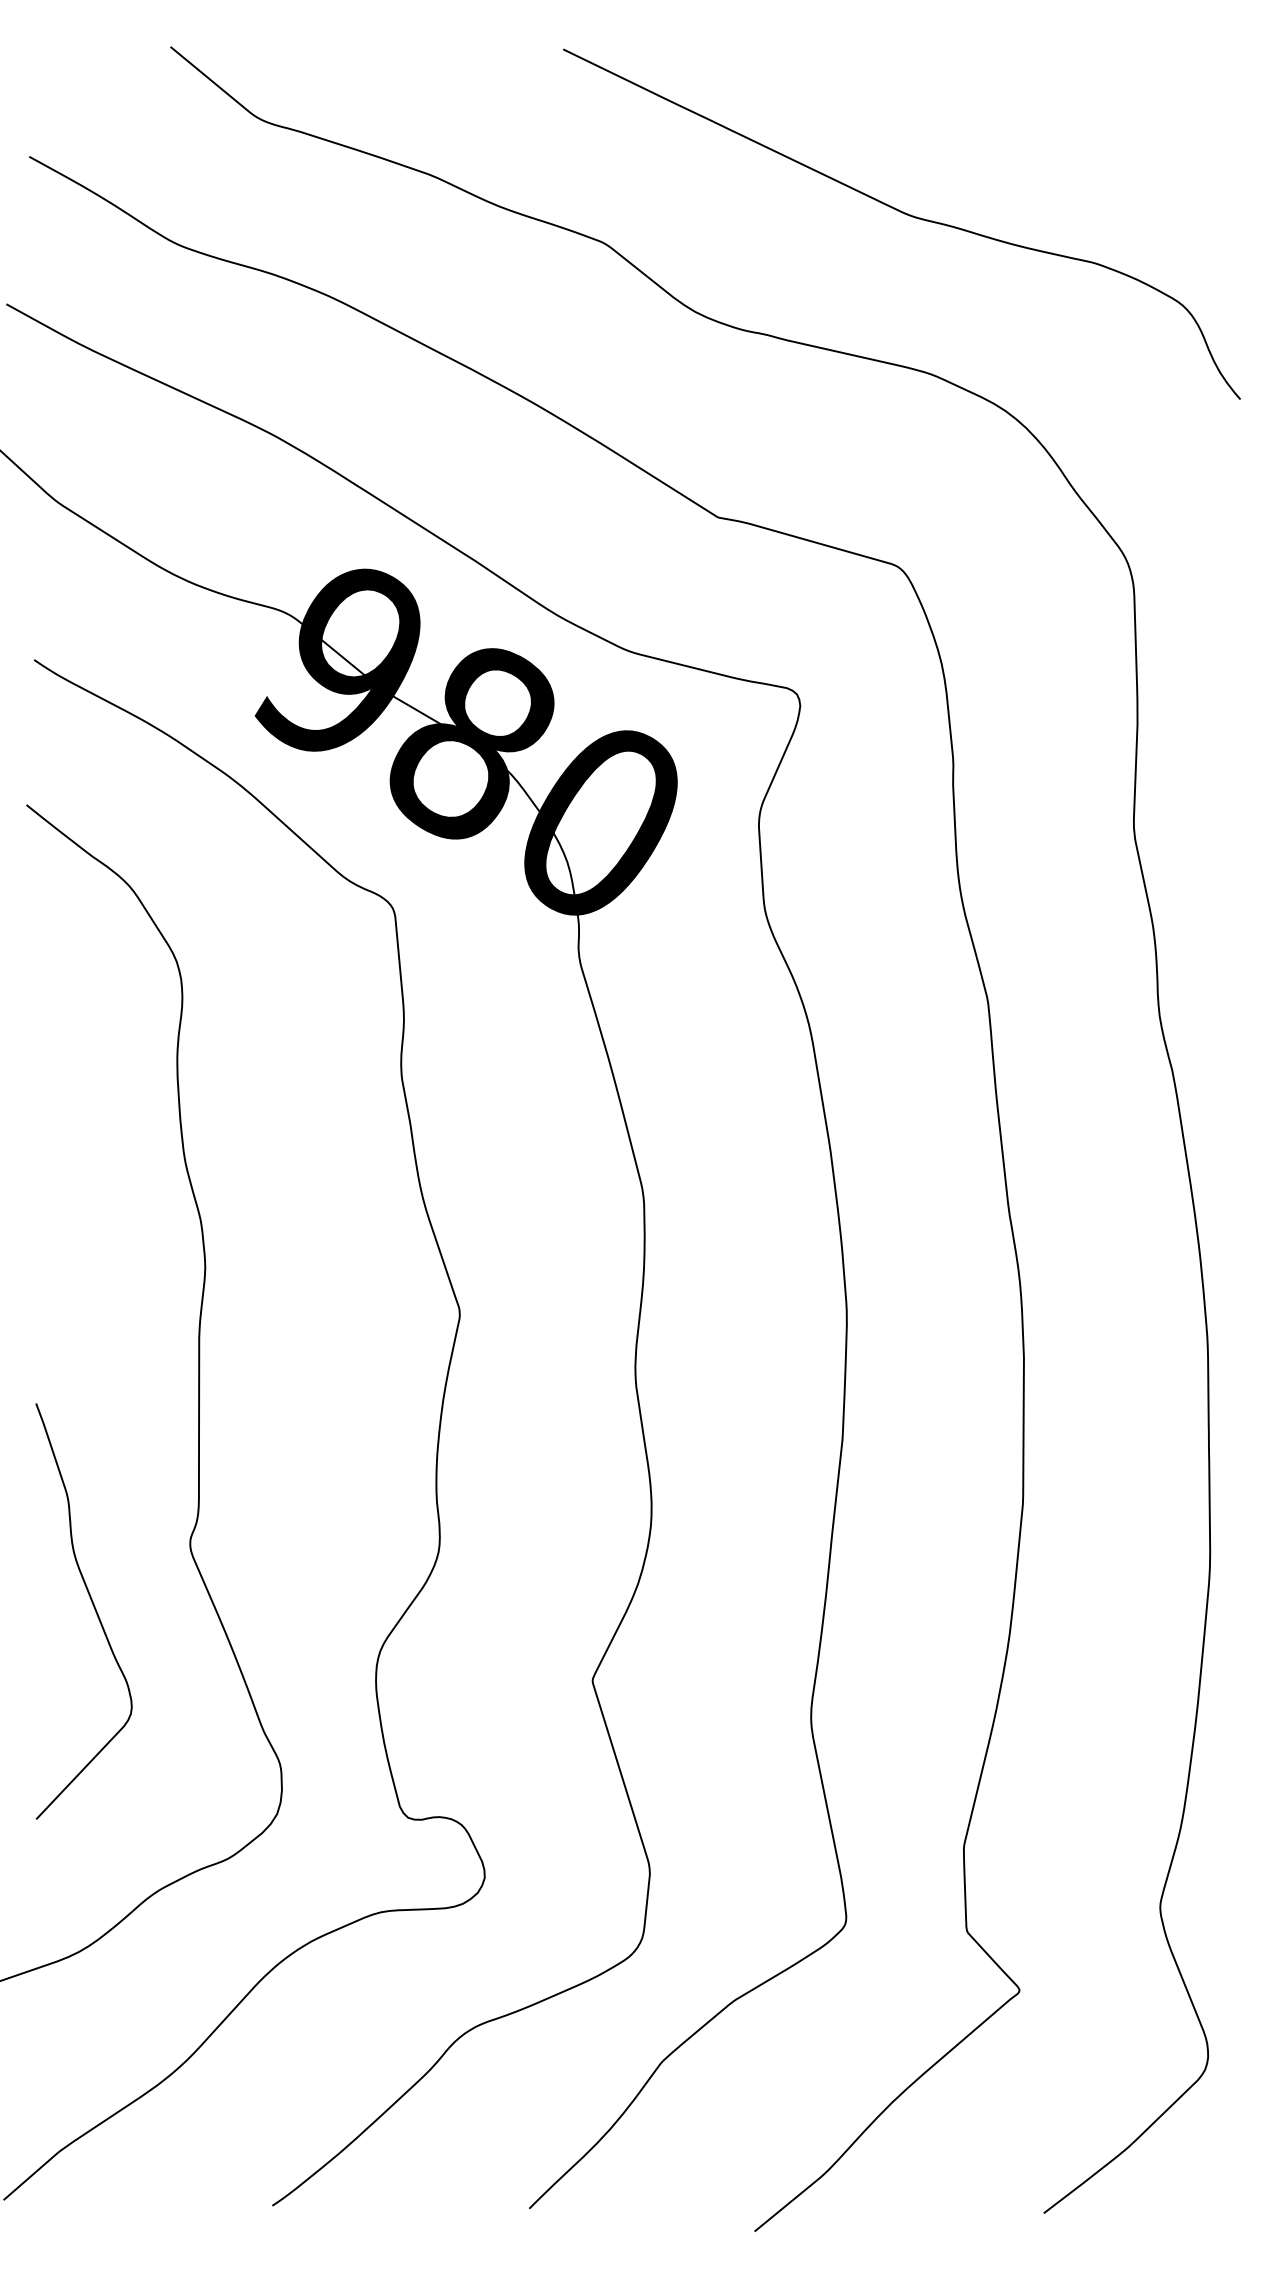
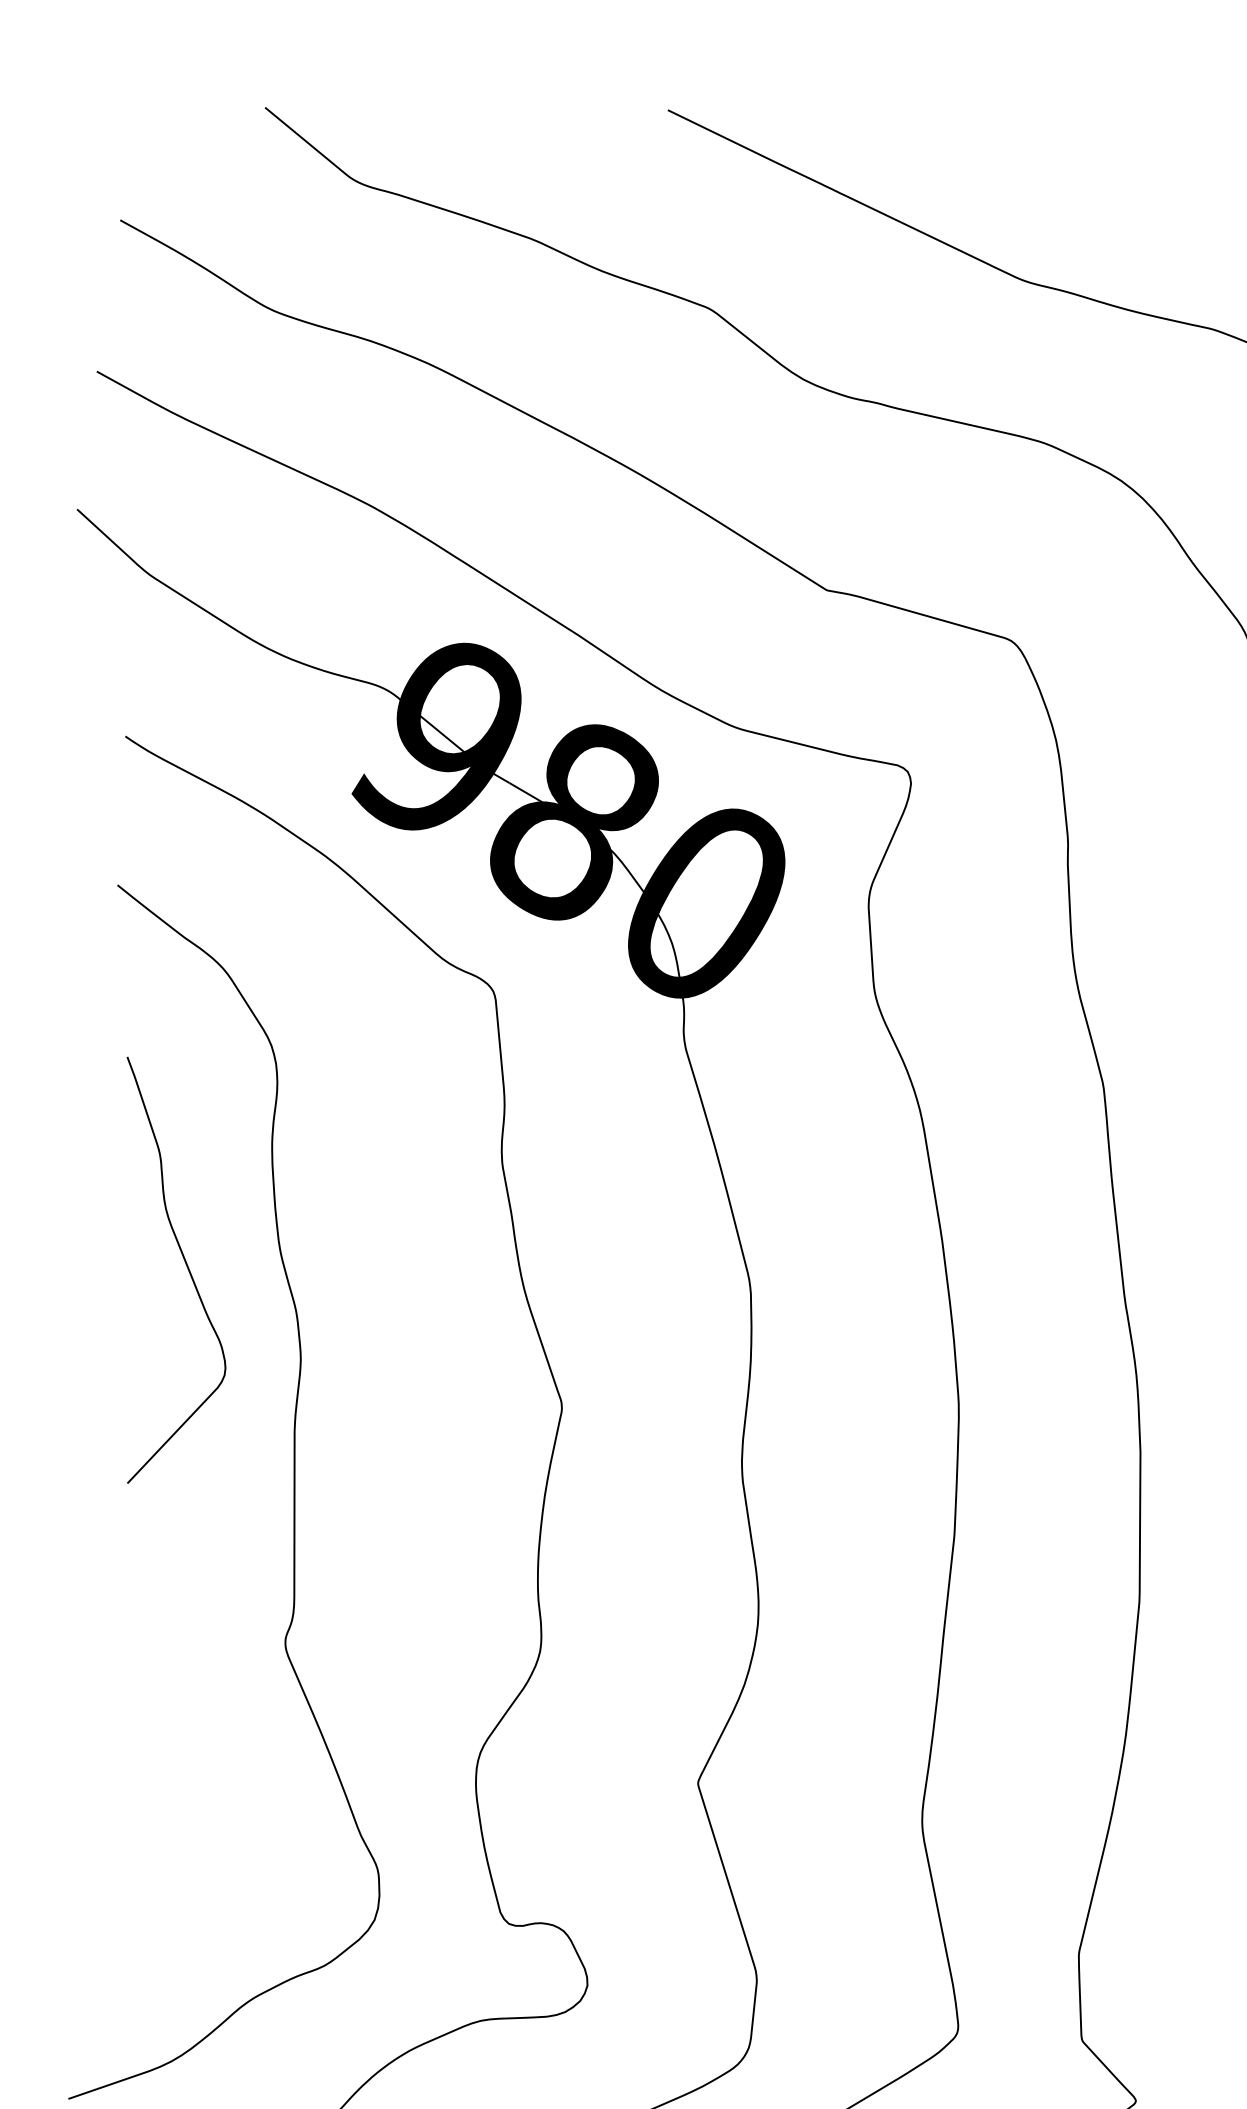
curve: (93, 1607) -> (186, 1266), moved

